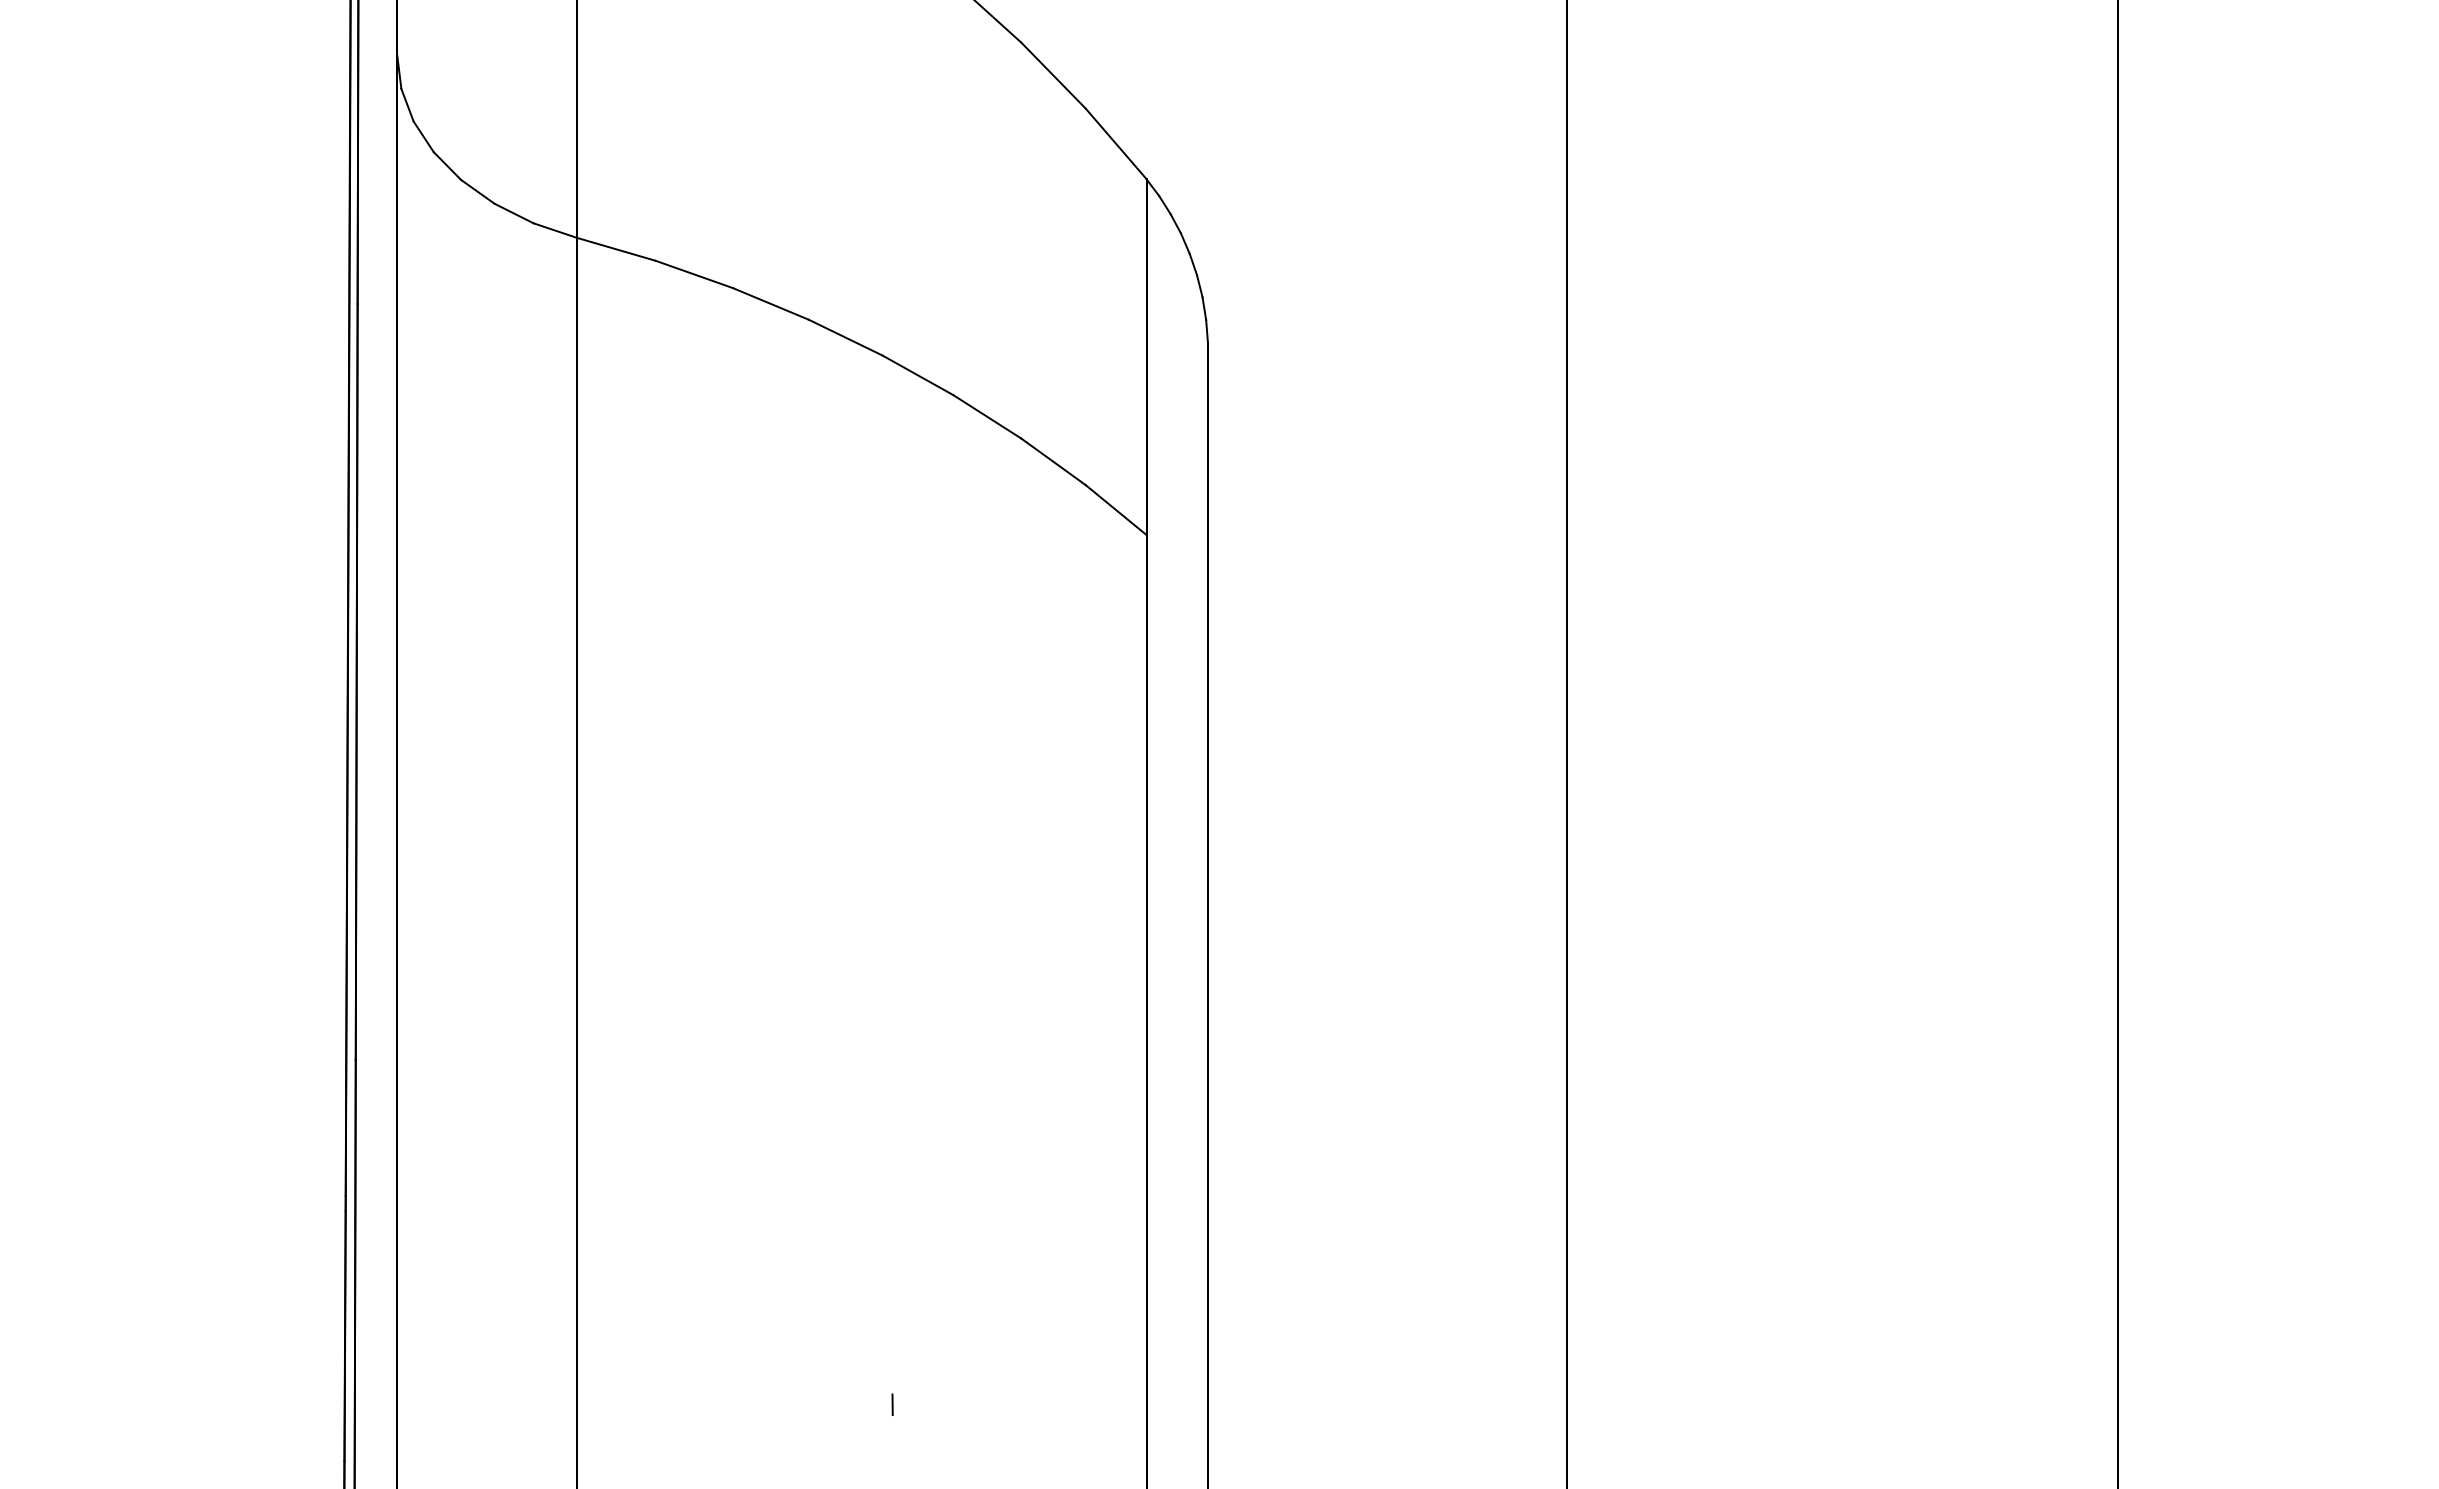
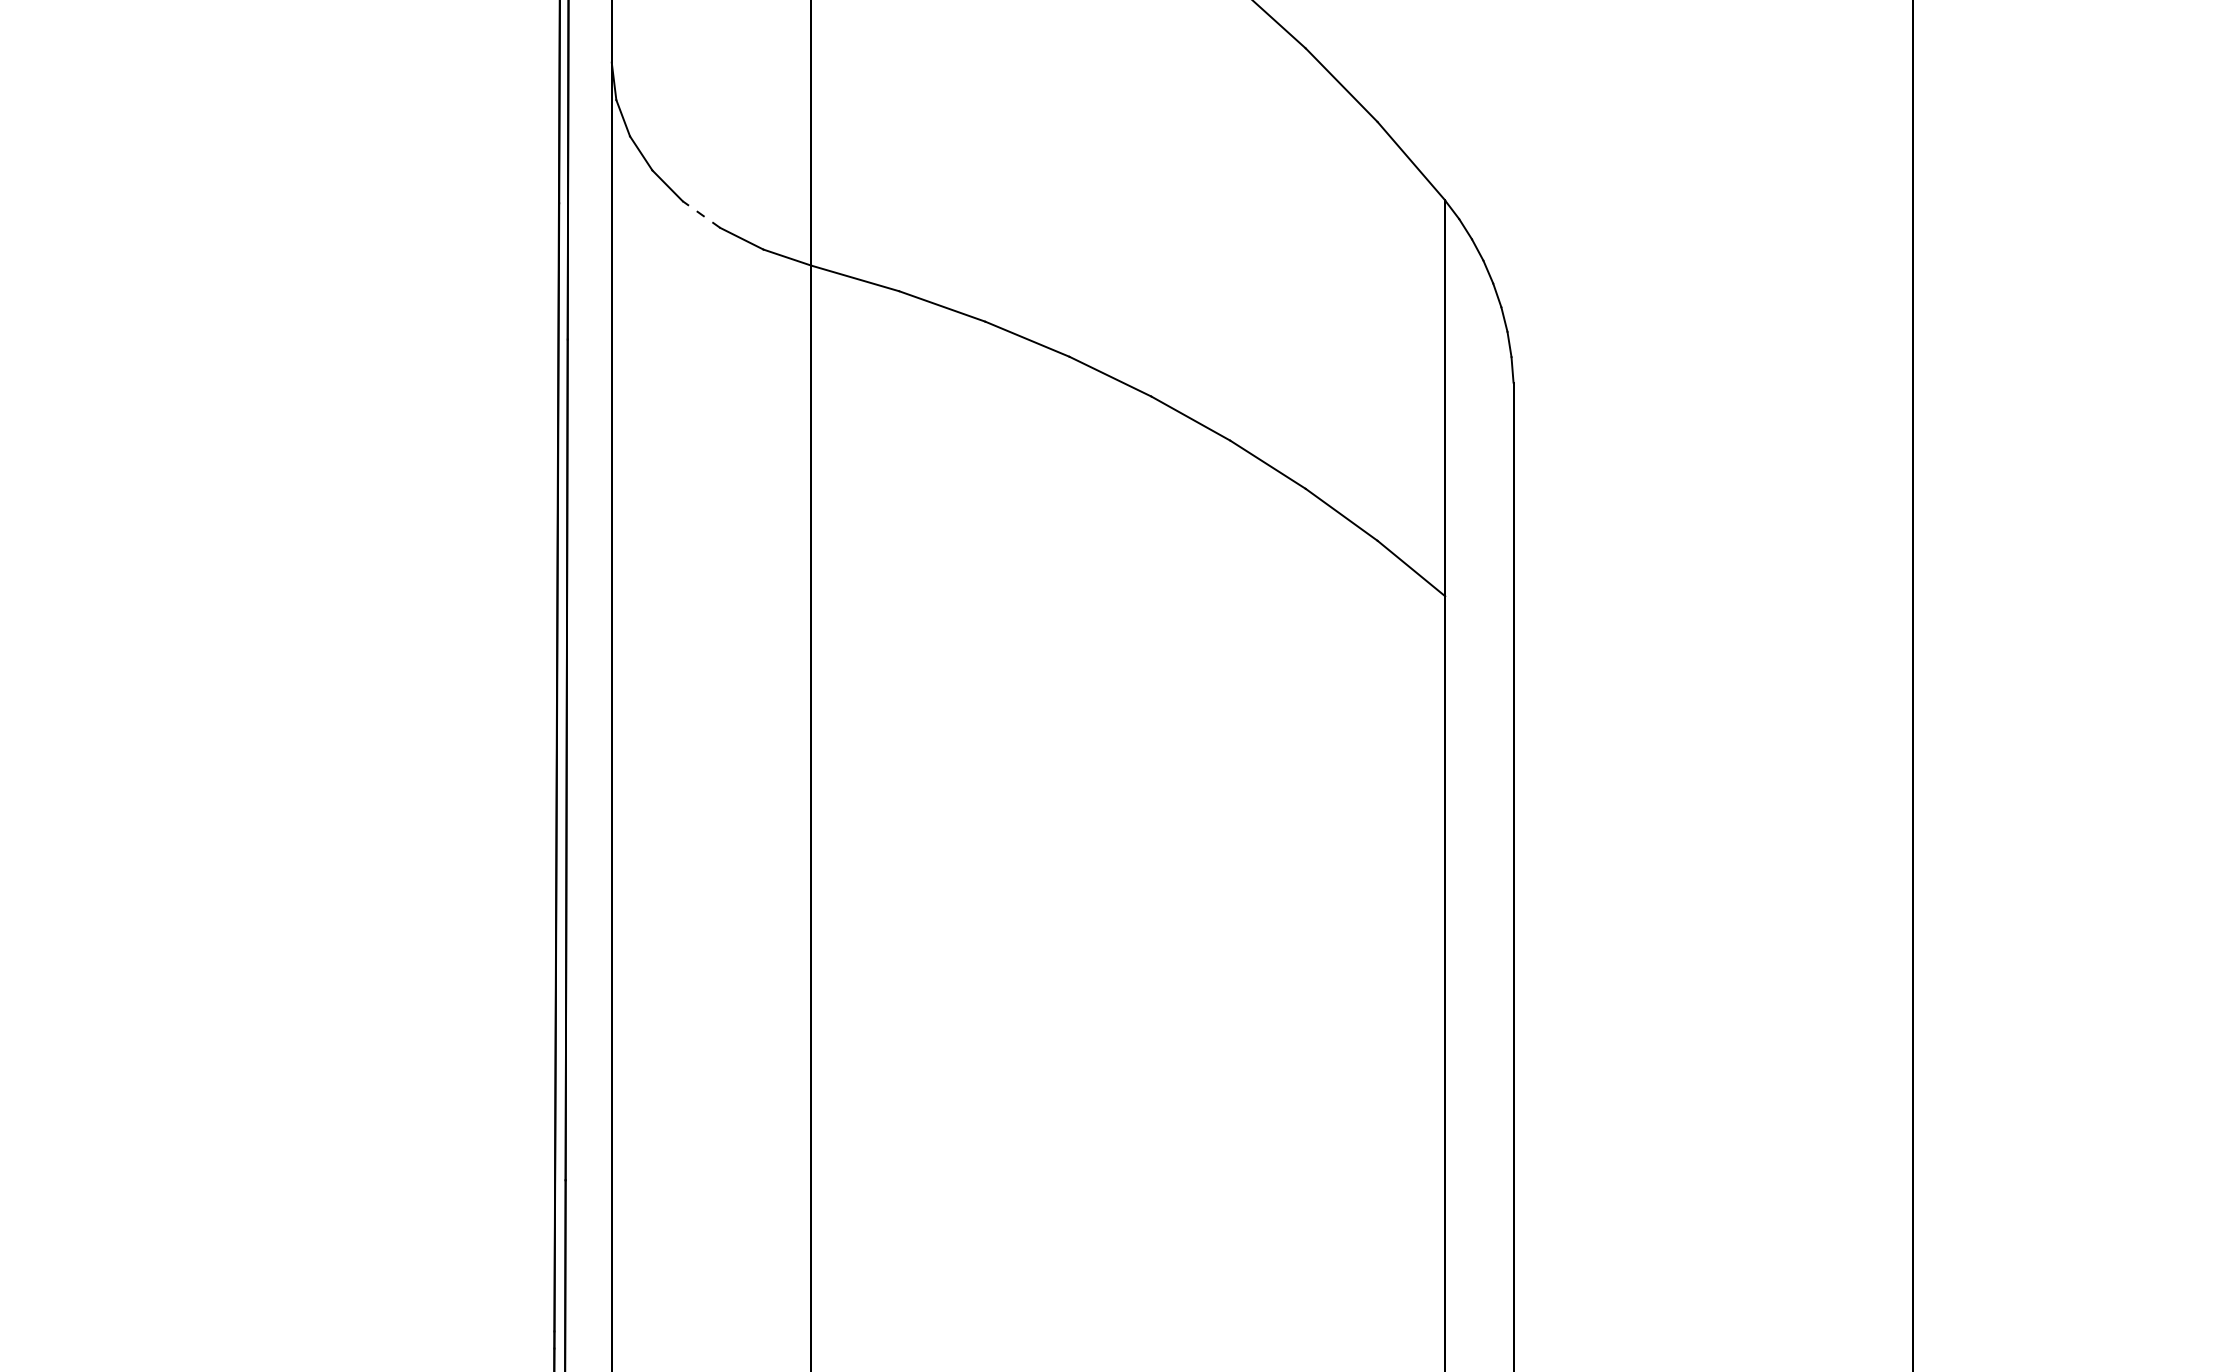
line: (477, 191) -> (701, 214), solid -> dashed

